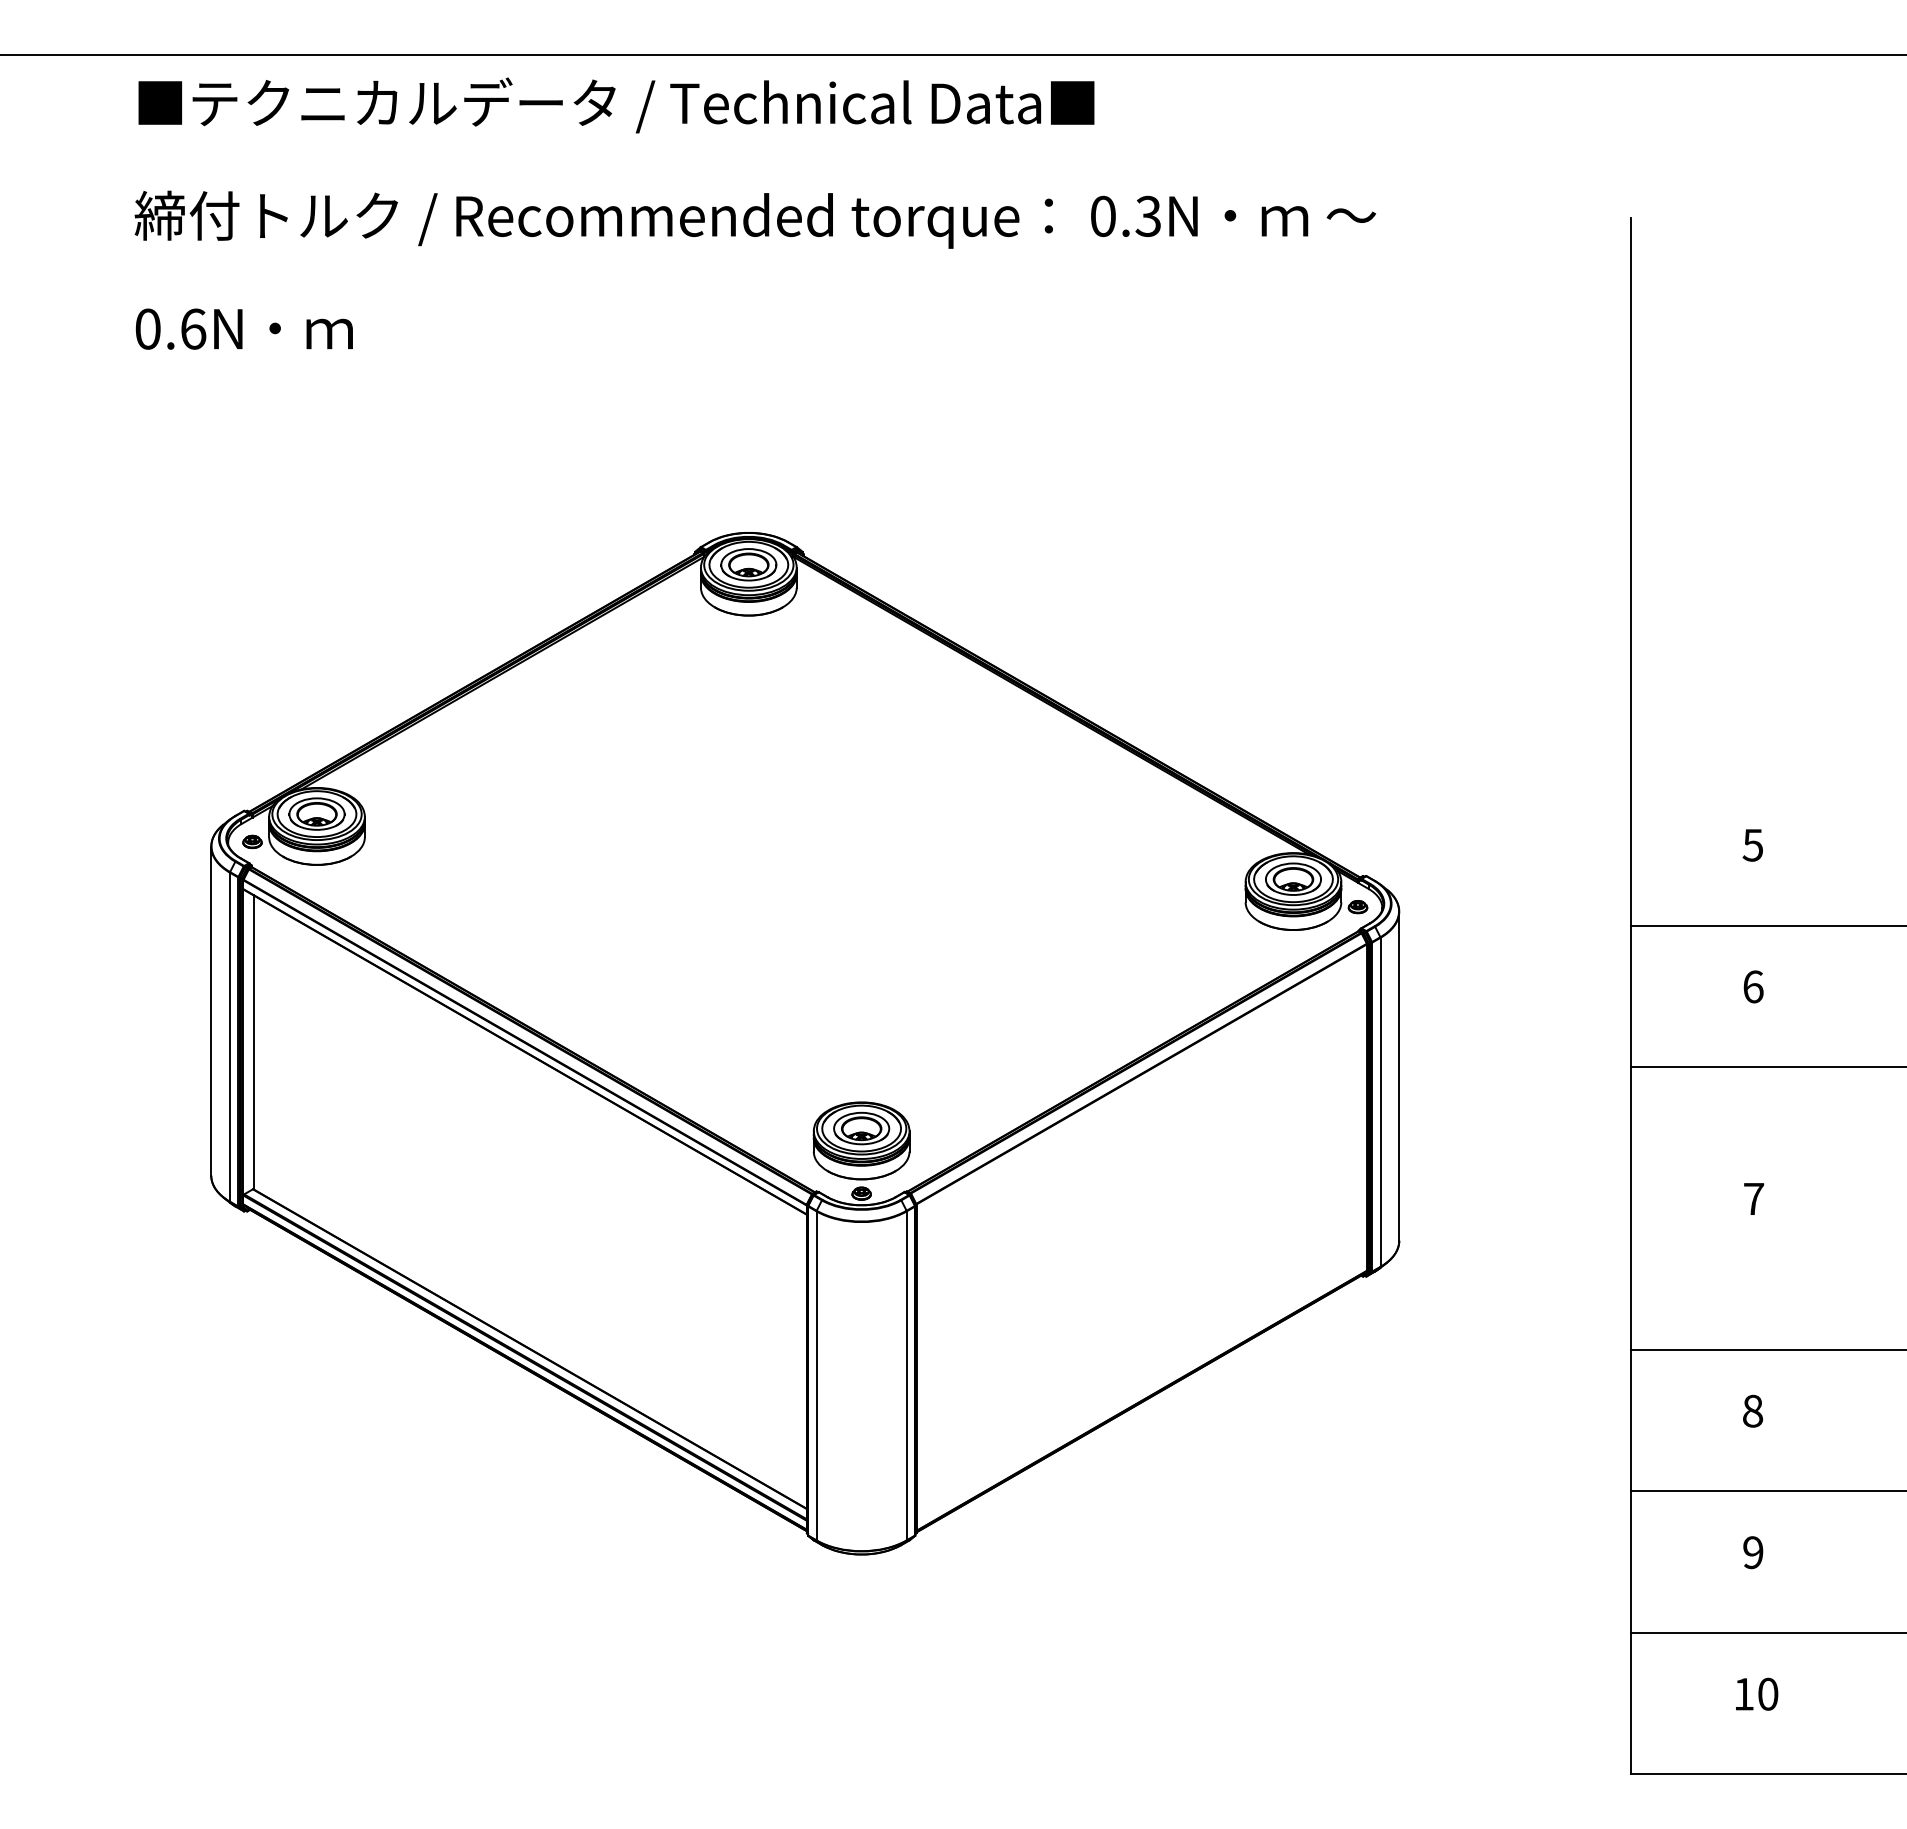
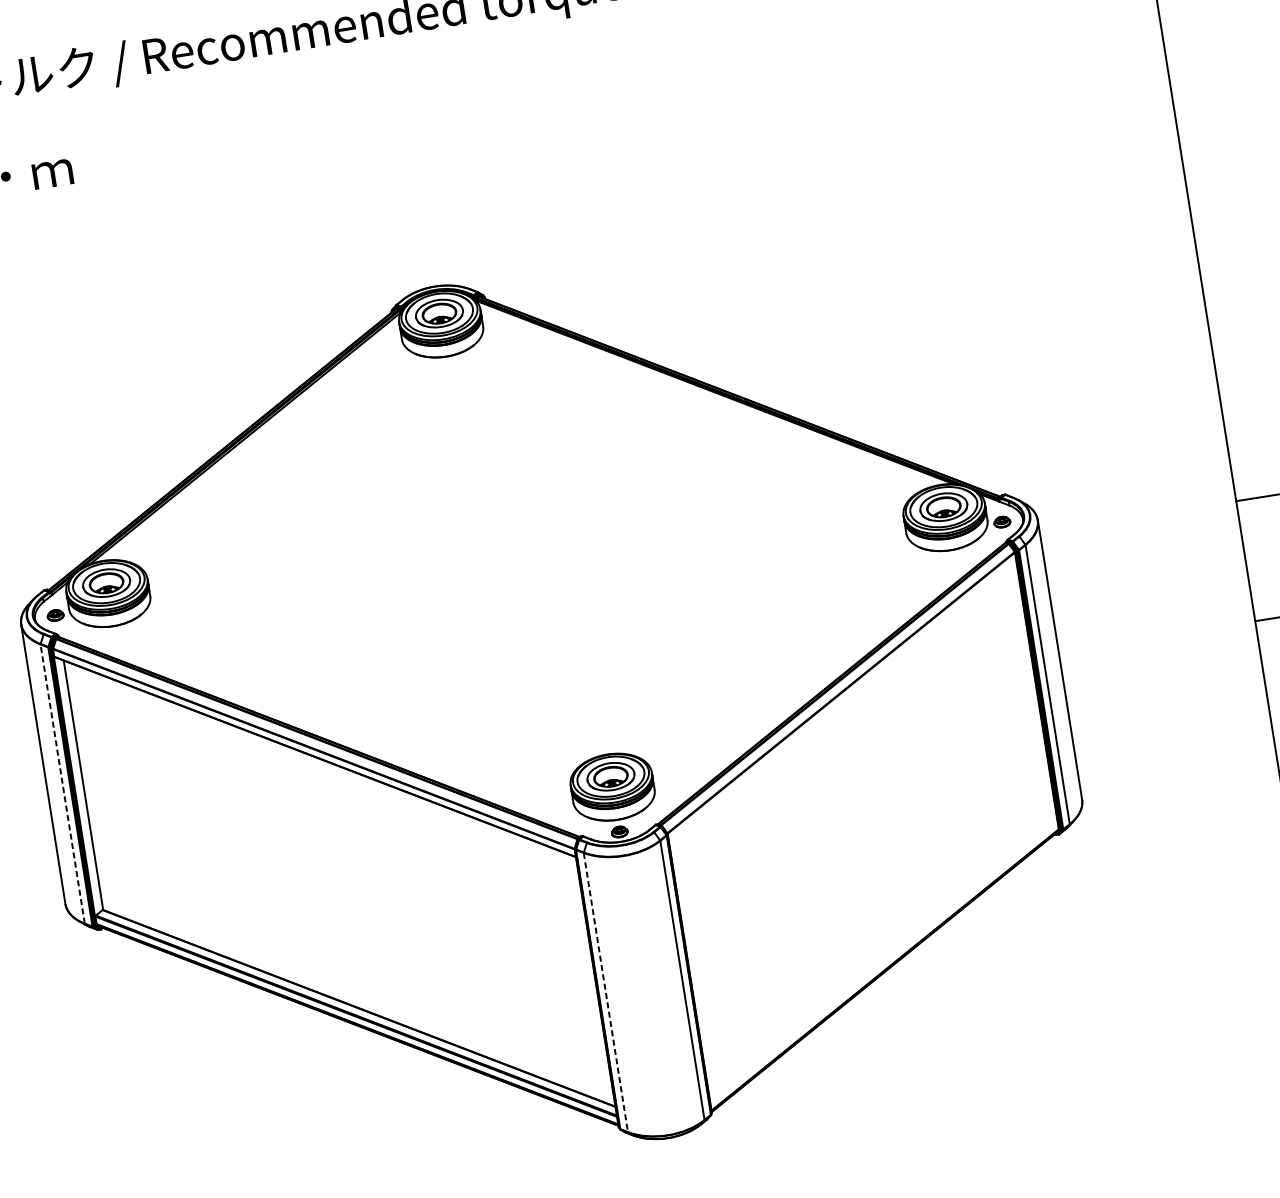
line: (229, 1036) -> (62, 783), solid -> dashed
line: (816, 1376) -> (605, 993), solid -> dashed

